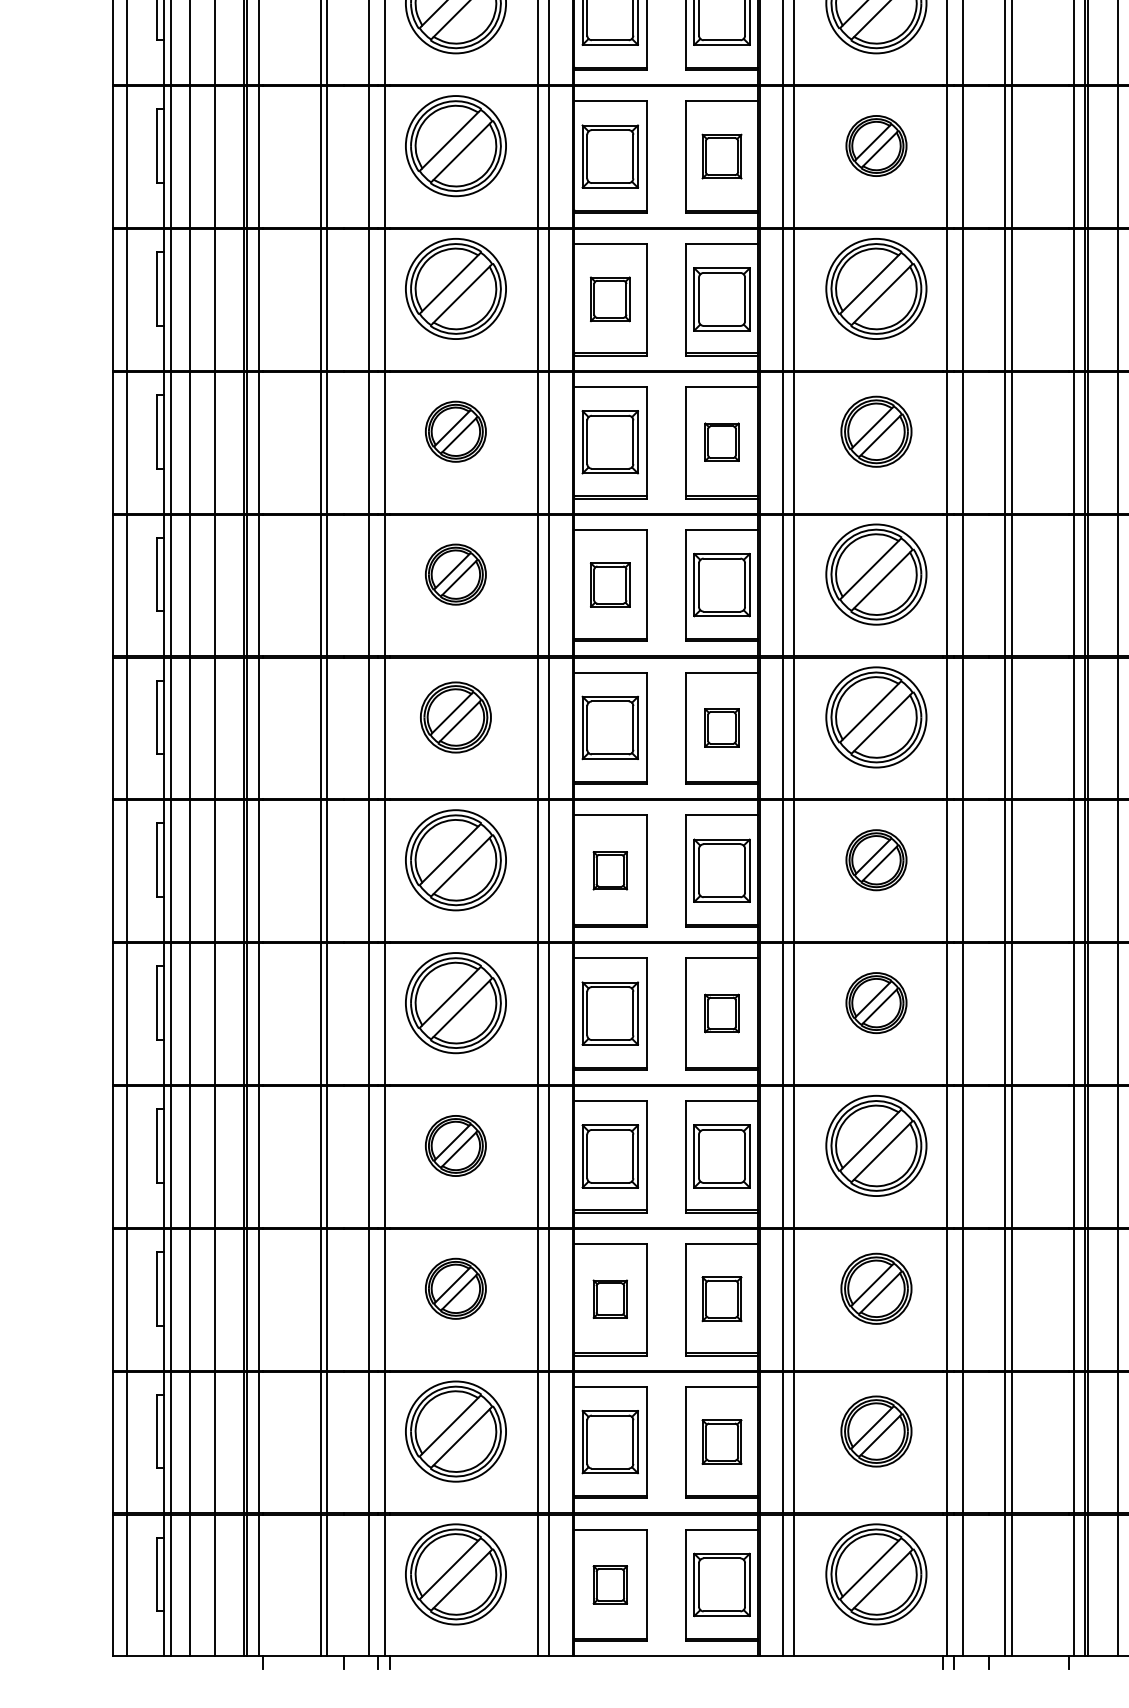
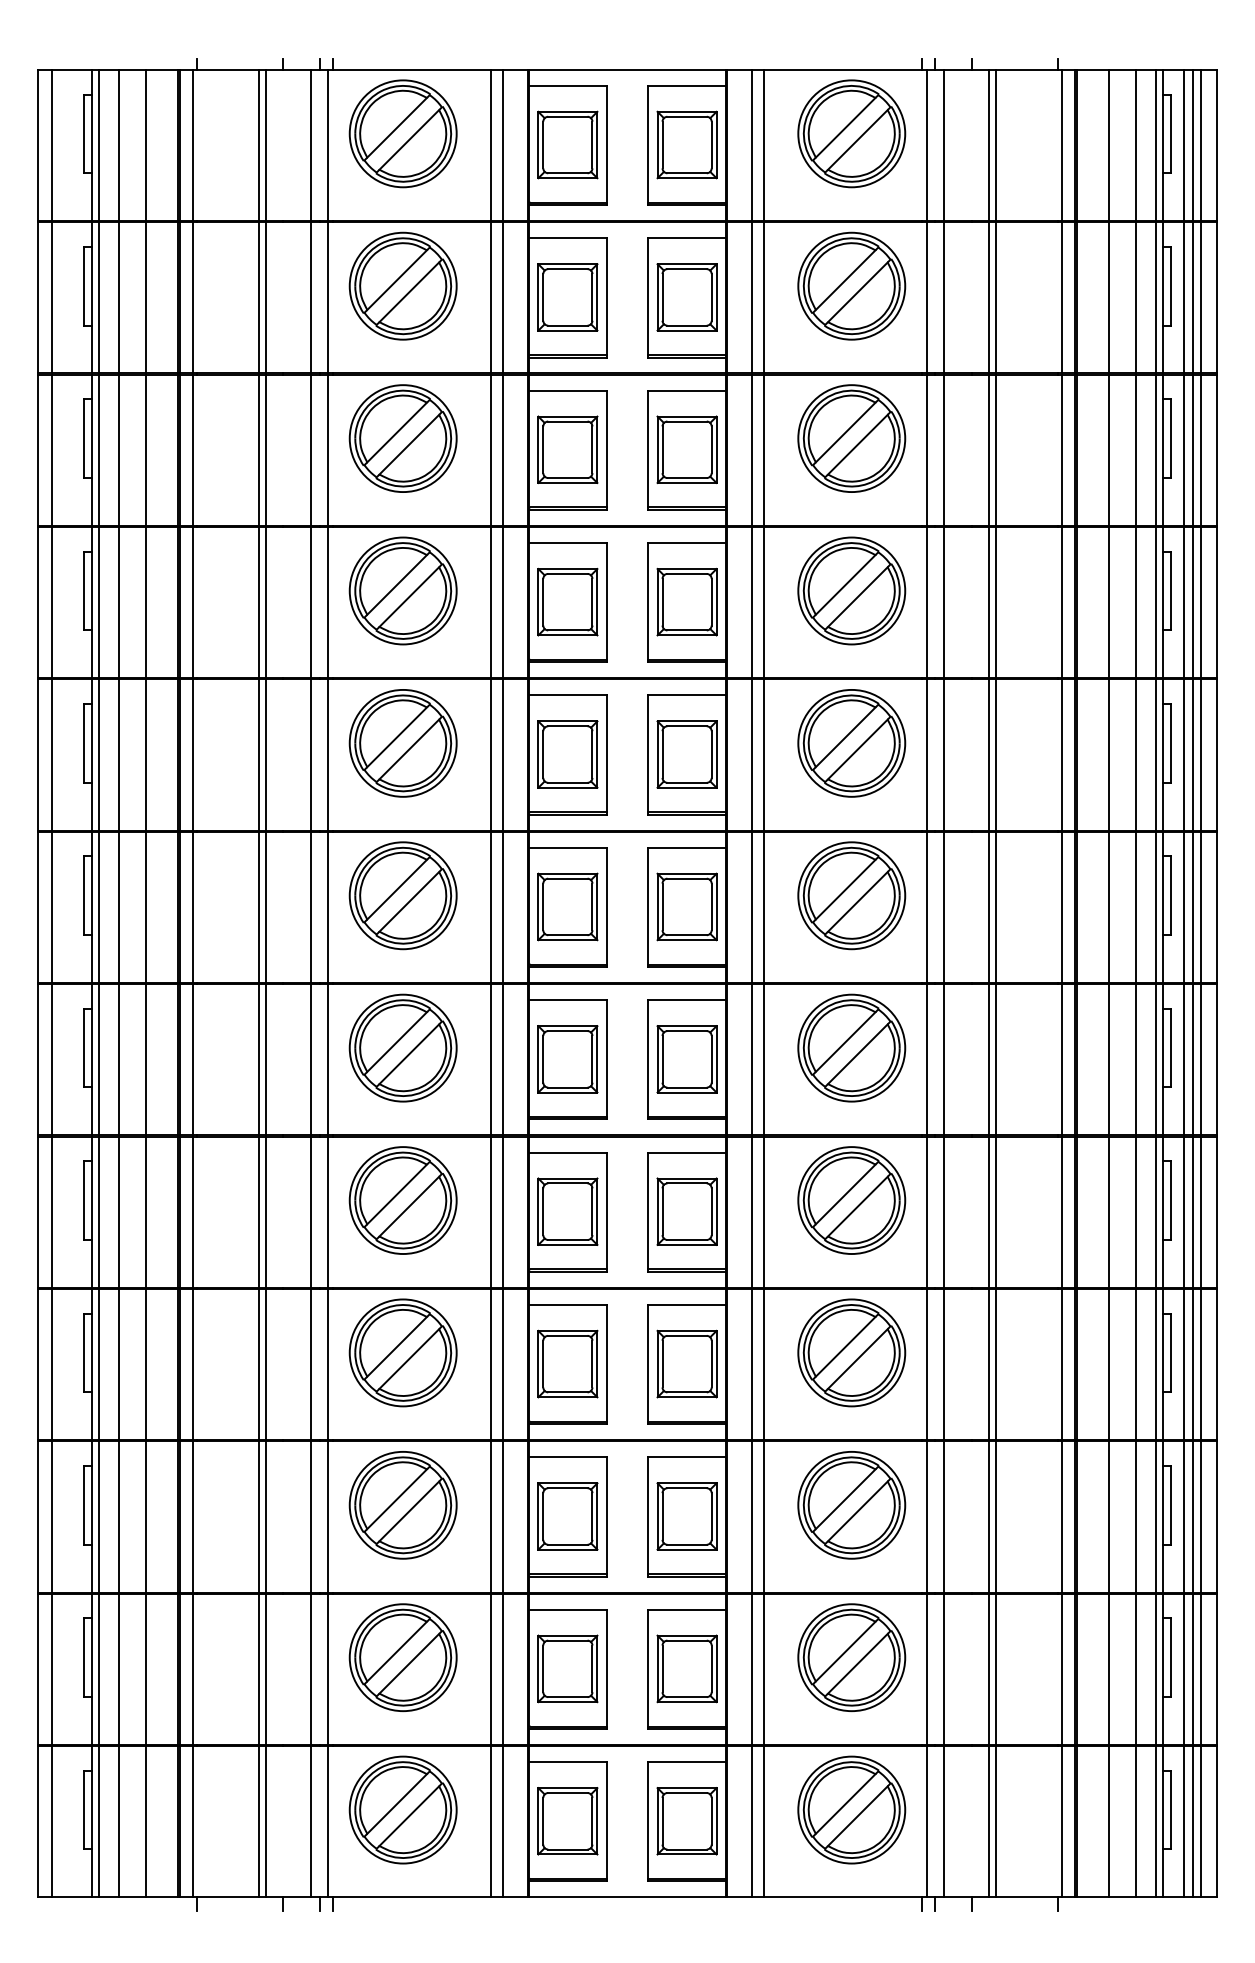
part: (876, 145) -> (851, 285), size x1.67
part: (721, 156) -> (686, 297), size x1.43
part: (609, 299) -> (567, 449), size x1.43
part: (455, 431) -> (402, 590), size x1.67
part: (876, 431) -> (851, 590), size x1.43
part: (721, 441) -> (686, 601), size x1.67
part: (455, 574) -> (402, 743), size x1.67
part: (609, 585) -> (567, 754), size x1.43
part: (455, 717) -> (402, 895), size x1.43
part: (721, 727) -> (686, 906), size x1.67
part: (876, 859) -> (851, 1047), size x1.67
part: (609, 870) -> (567, 1059), size x1.67
part: (876, 1003) -> (851, 1200), size x1.67
part: (721, 1013) -> (686, 1211), size x1.67
part: (455, 1145) -> (402, 1352), size x1.67
part: (455, 1288) -> (402, 1505), size x1.67
part: (876, 1288) -> (851, 1505), size x1.43
part: (609, 1299) -> (567, 1516), size x1.67
part: (721, 1299) -> (686, 1516), size x1.43
part: (876, 1431) -> (851, 1657), size x1.43
part: (721, 1441) -> (686, 1668), size x1.43
part: (609, 1585) -> (567, 1821), size x1.67

